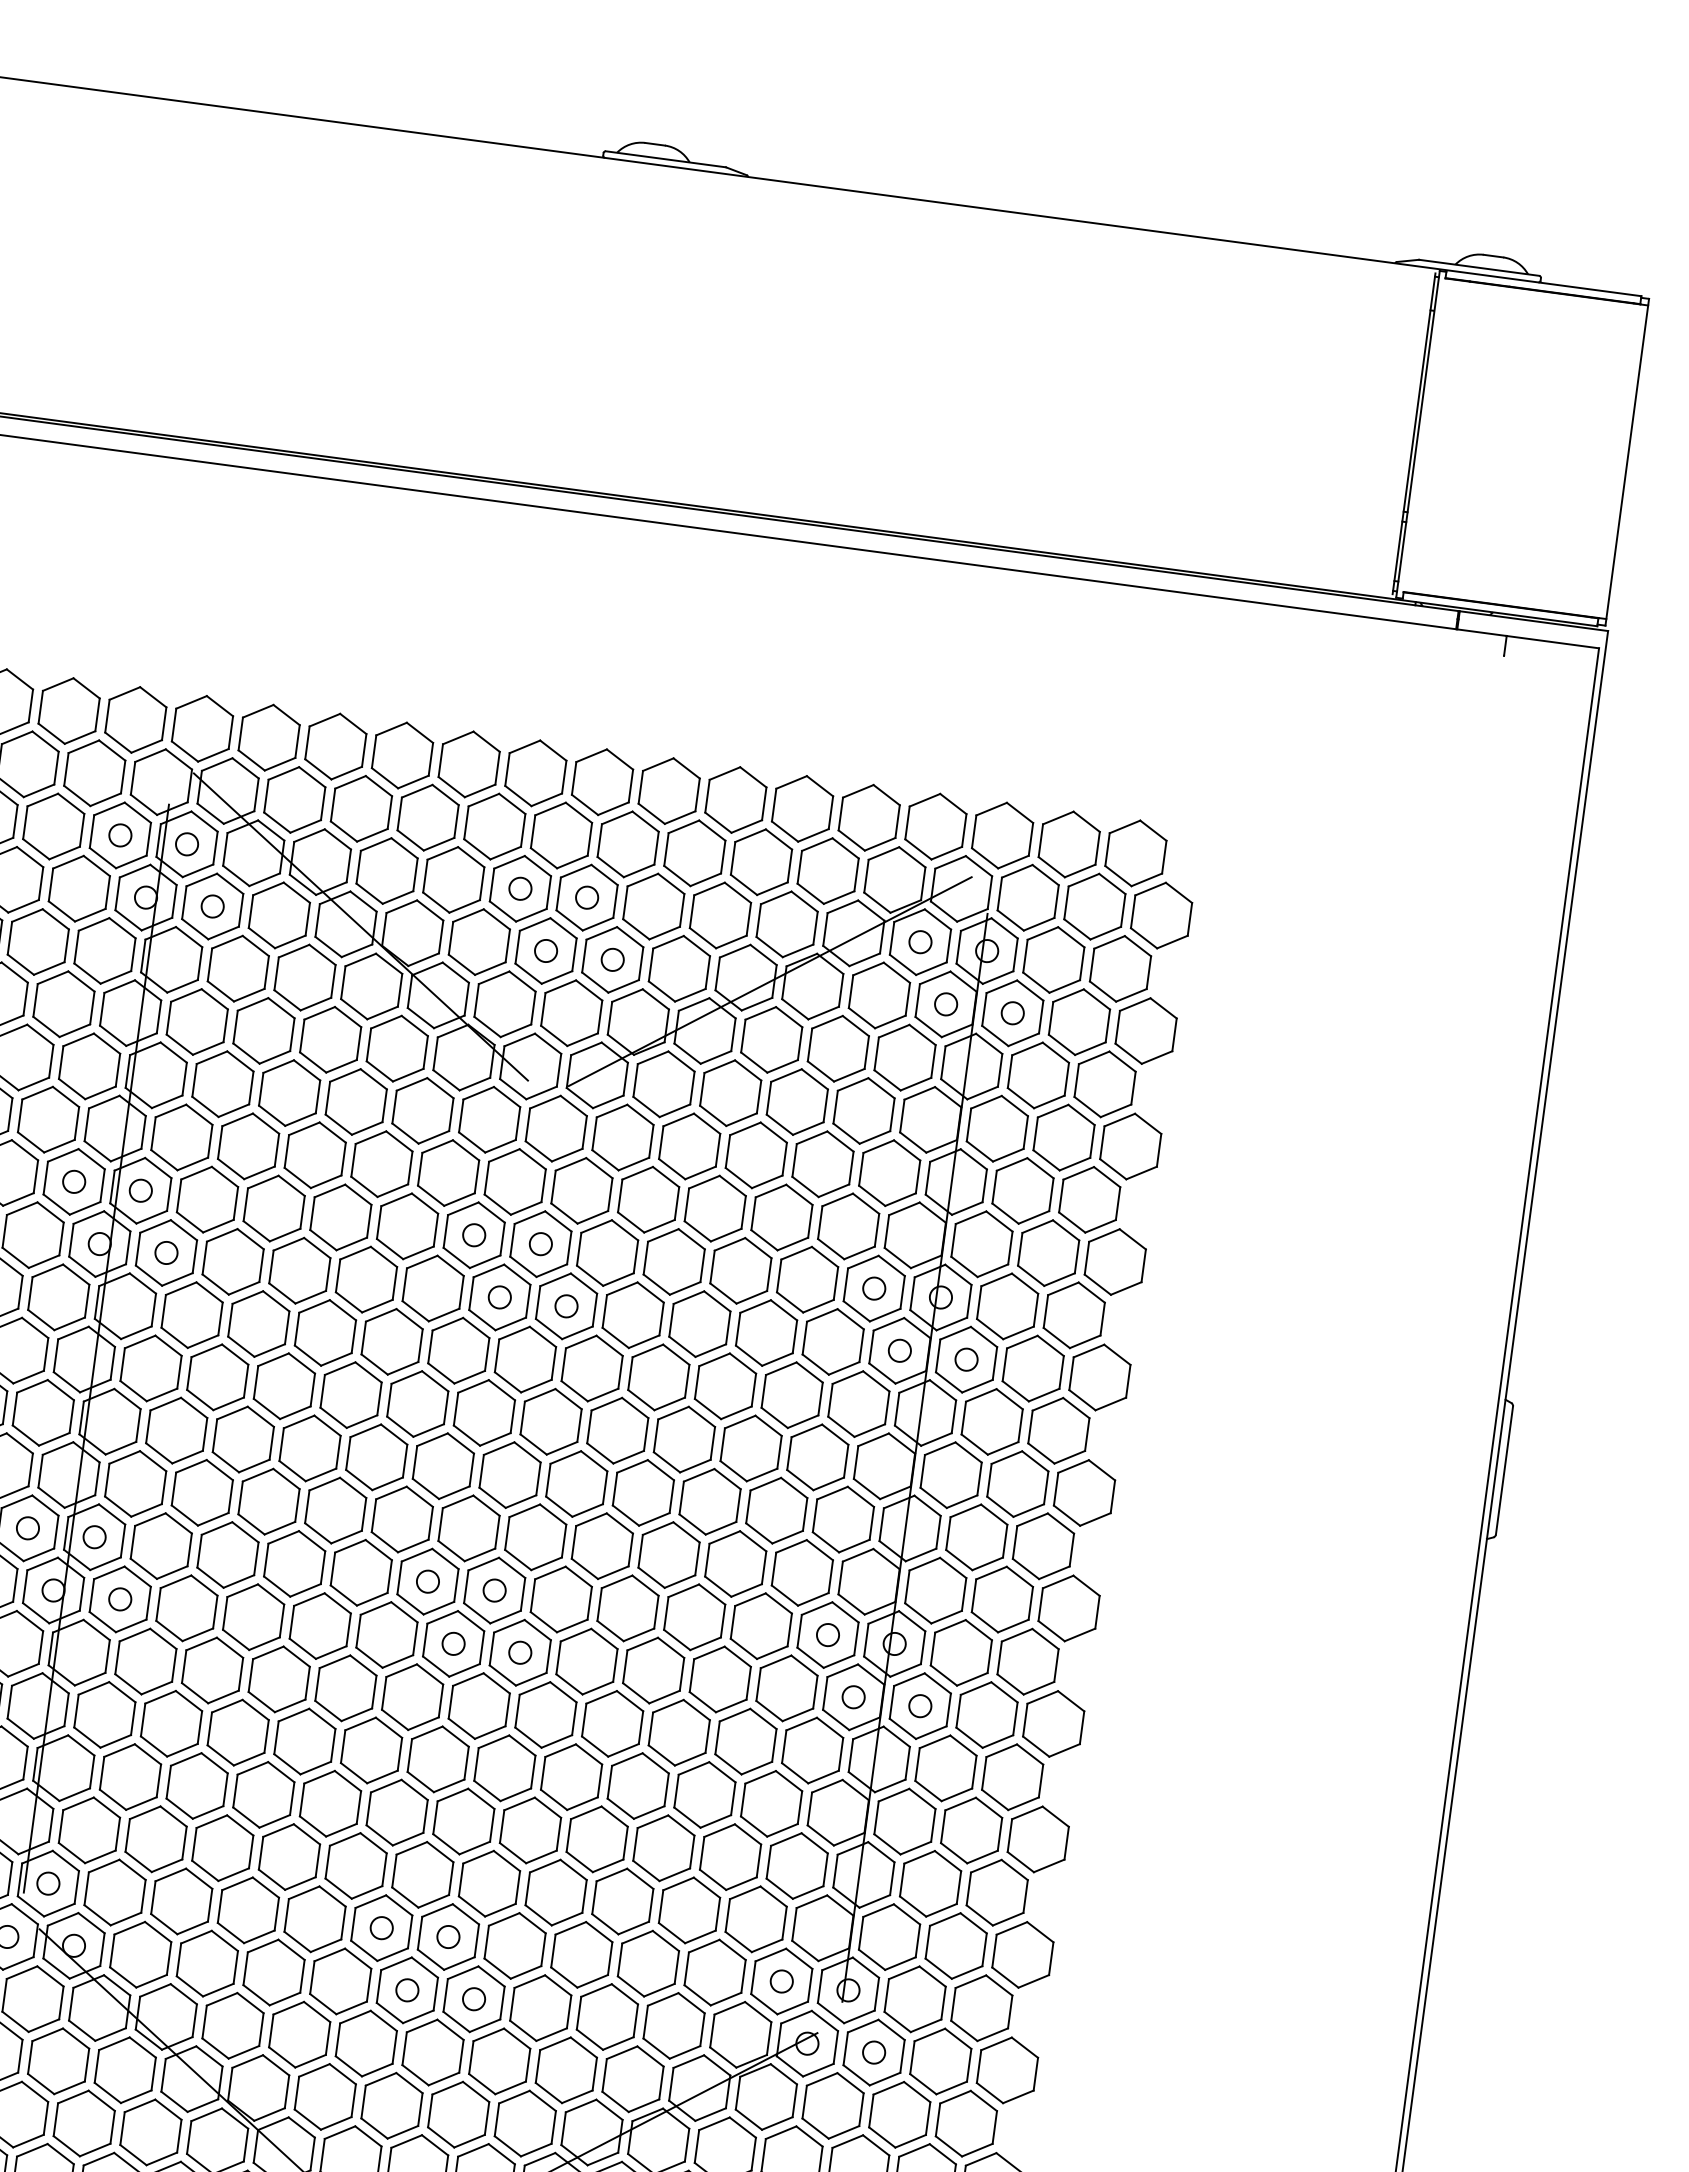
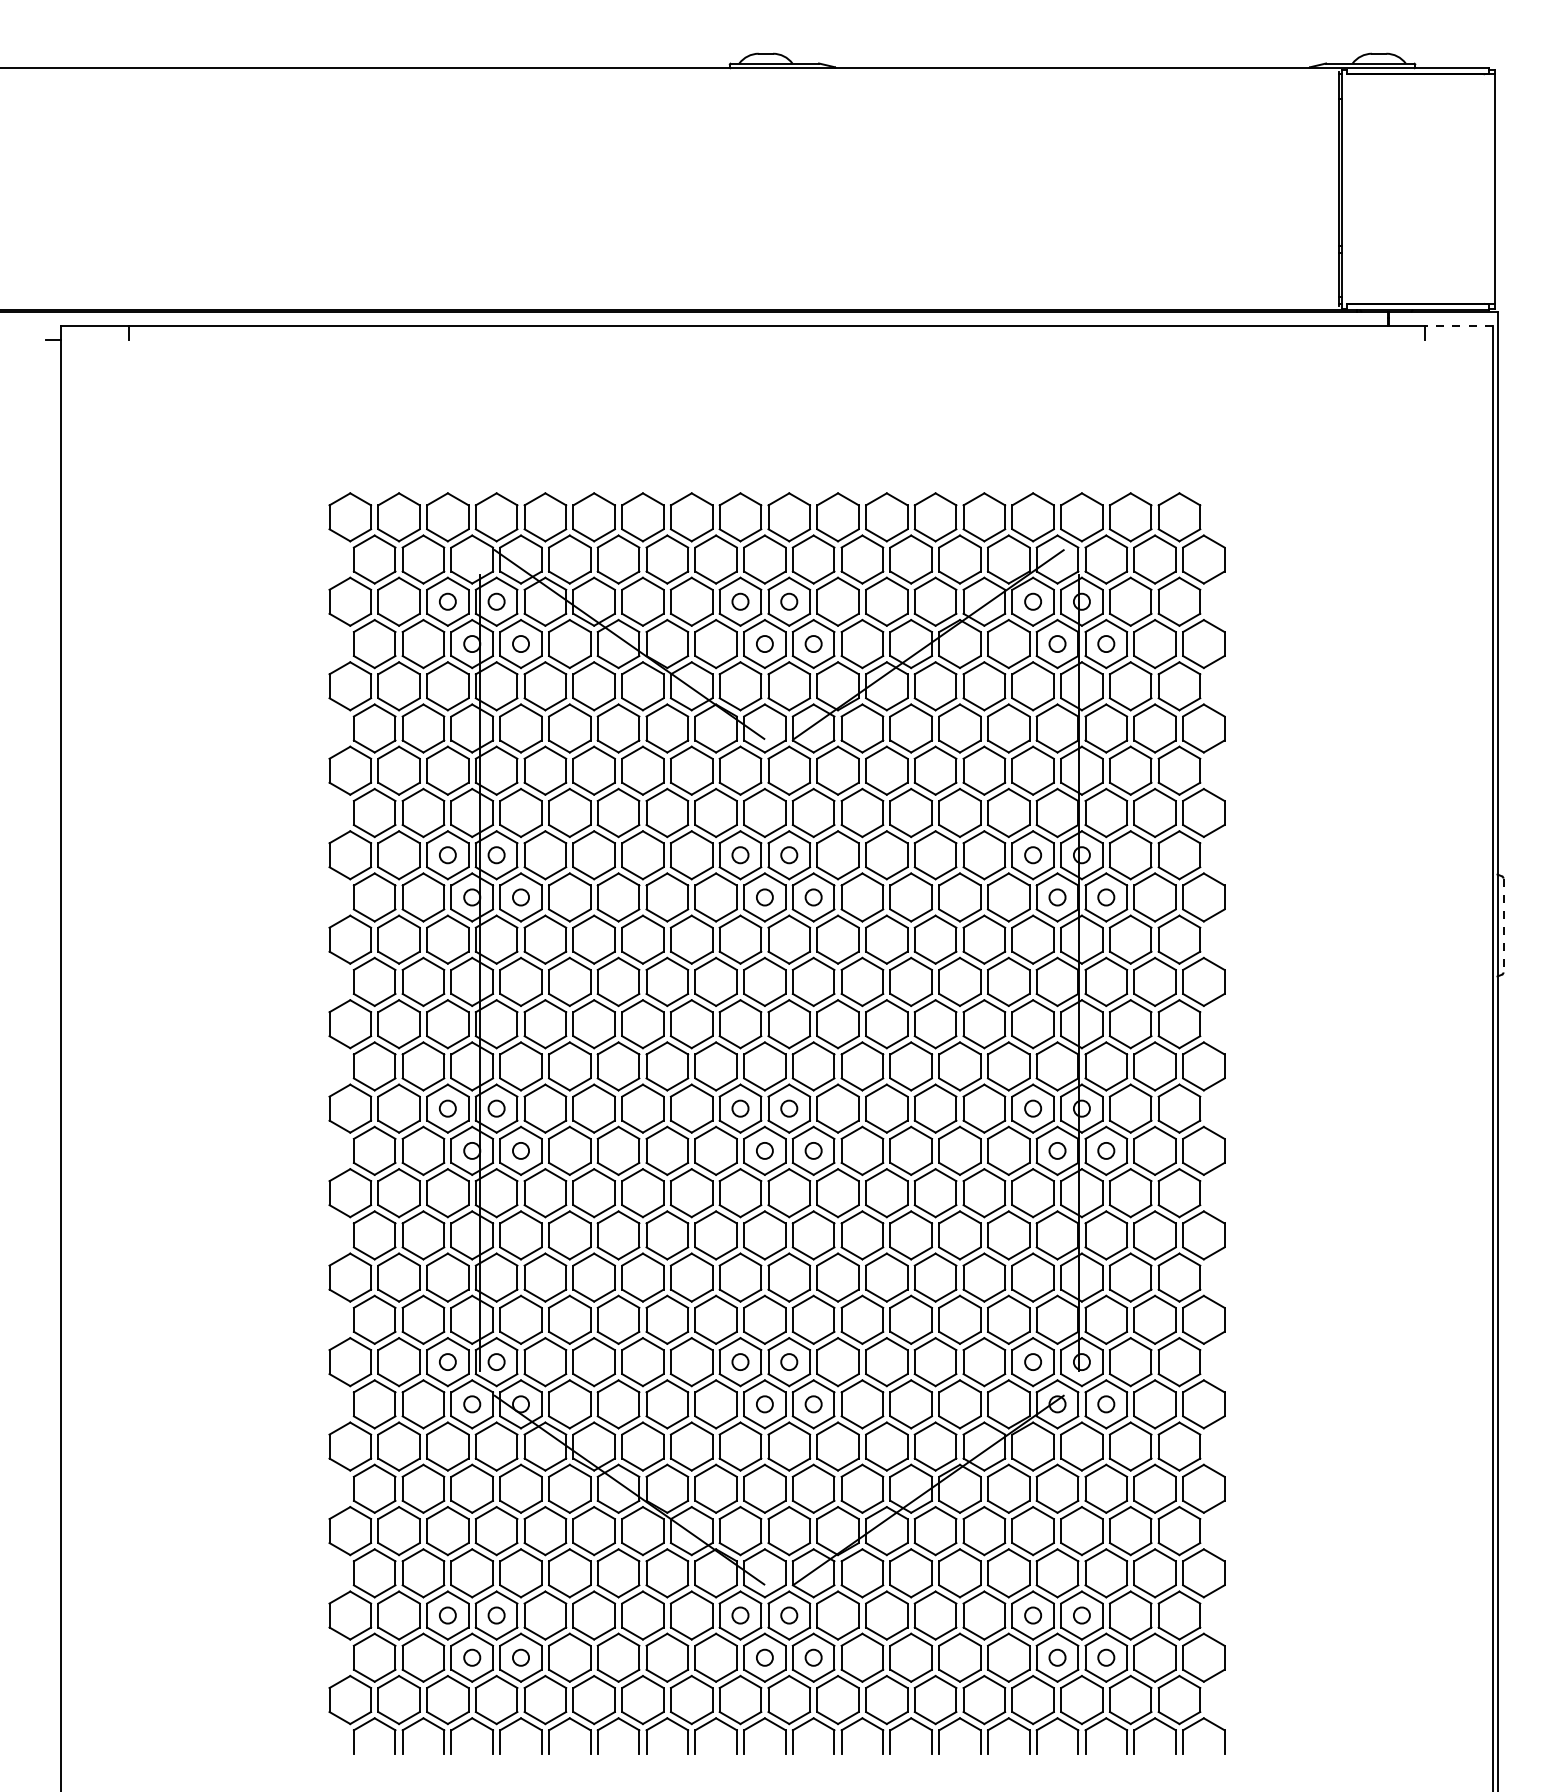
line: (1552, 642) -> (1458, 325), solid -> dashed
line: (1504, 1470) -> (1503, 925), solid -> dashed

